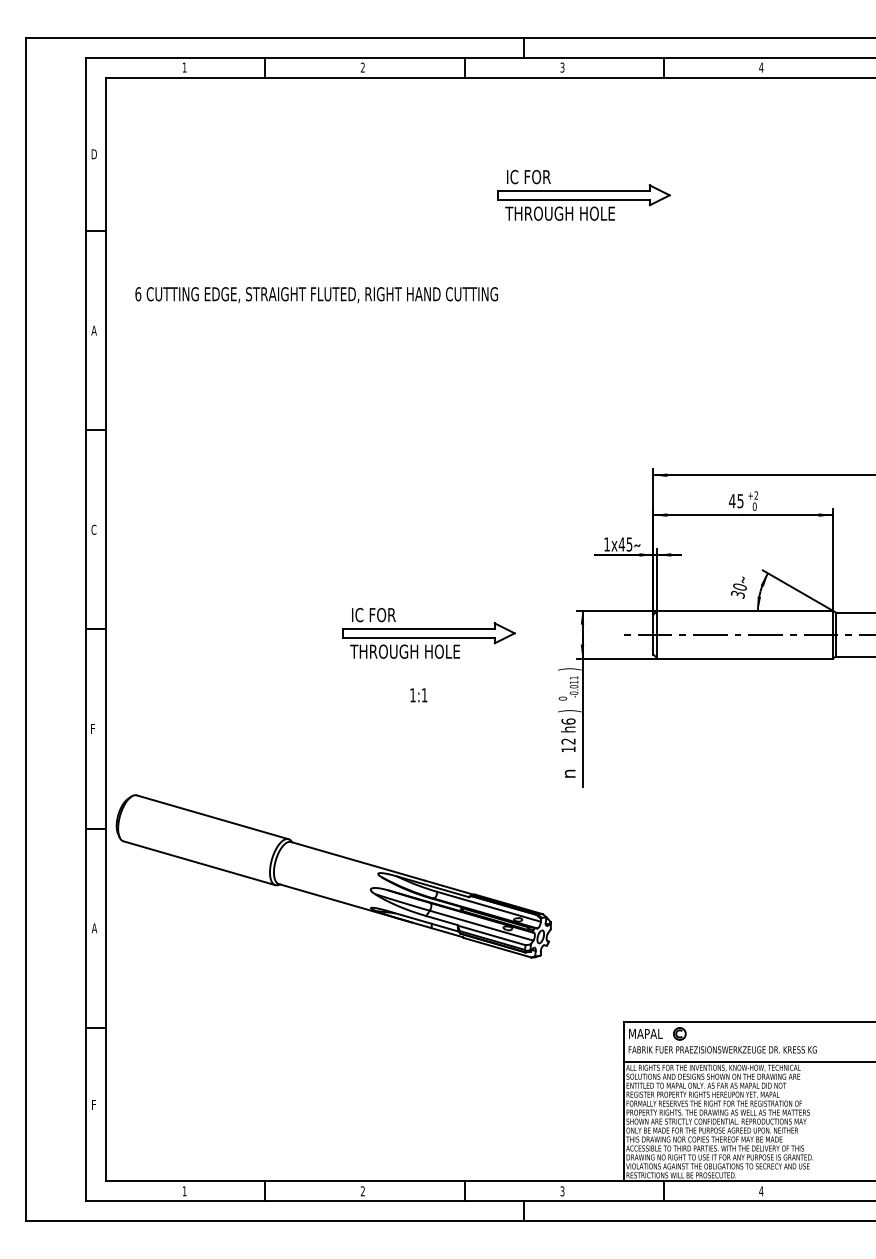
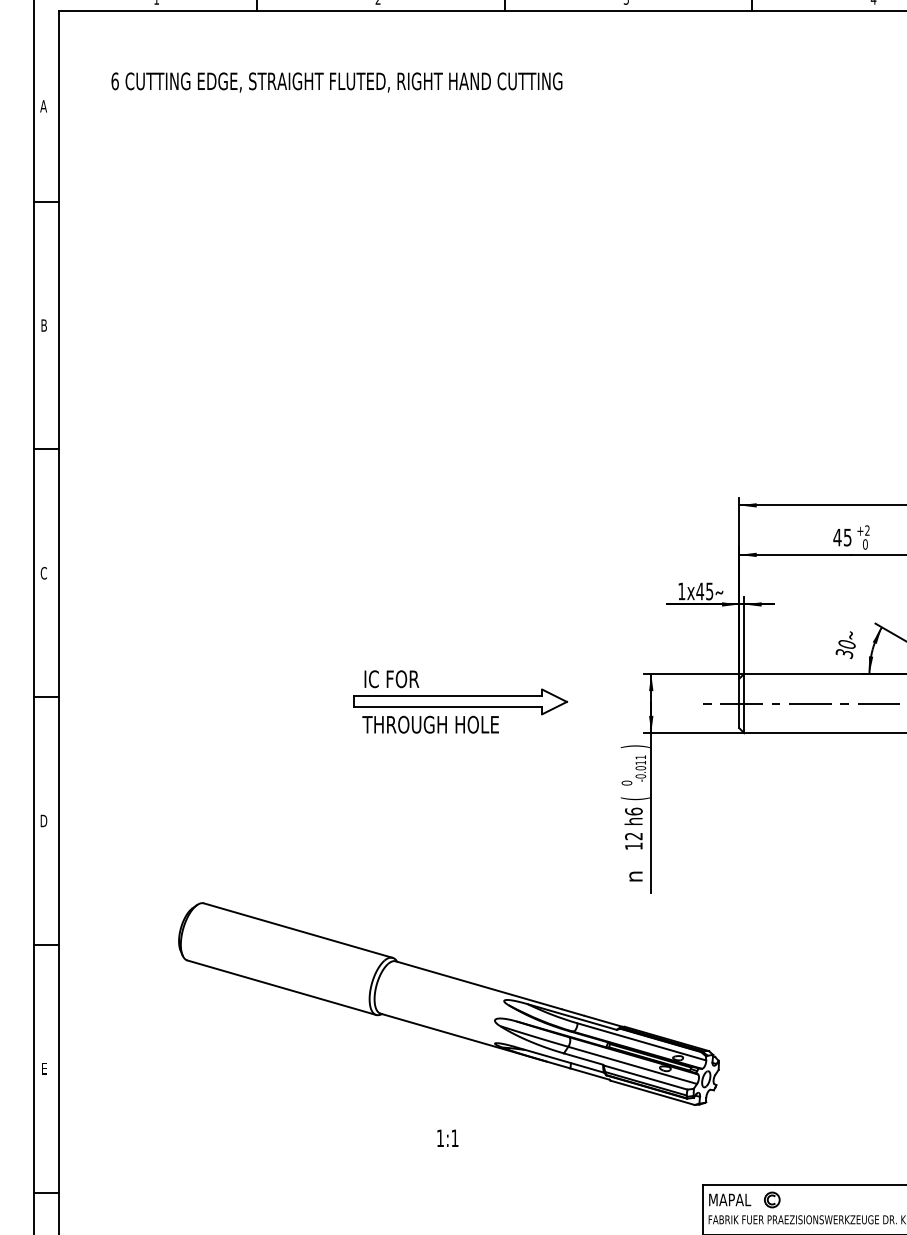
text: (93, 154) -> (43, 106), D -> A
part: (583, 195) -> (652, 157), removed
text: (316, 295) -> (336, 82), moved
text: (93, 330) -> (43, 325), A -> B
text: (418, 695) -> (447, 1138), moved
text: (569, 711) -> (635, 799), ) -> (
text: (93, 728) -> (43, 820), F -> D
part: (333, 876) -> (448, 1004), moved
text: (94, 928) -> (44, 1068), A -> E

